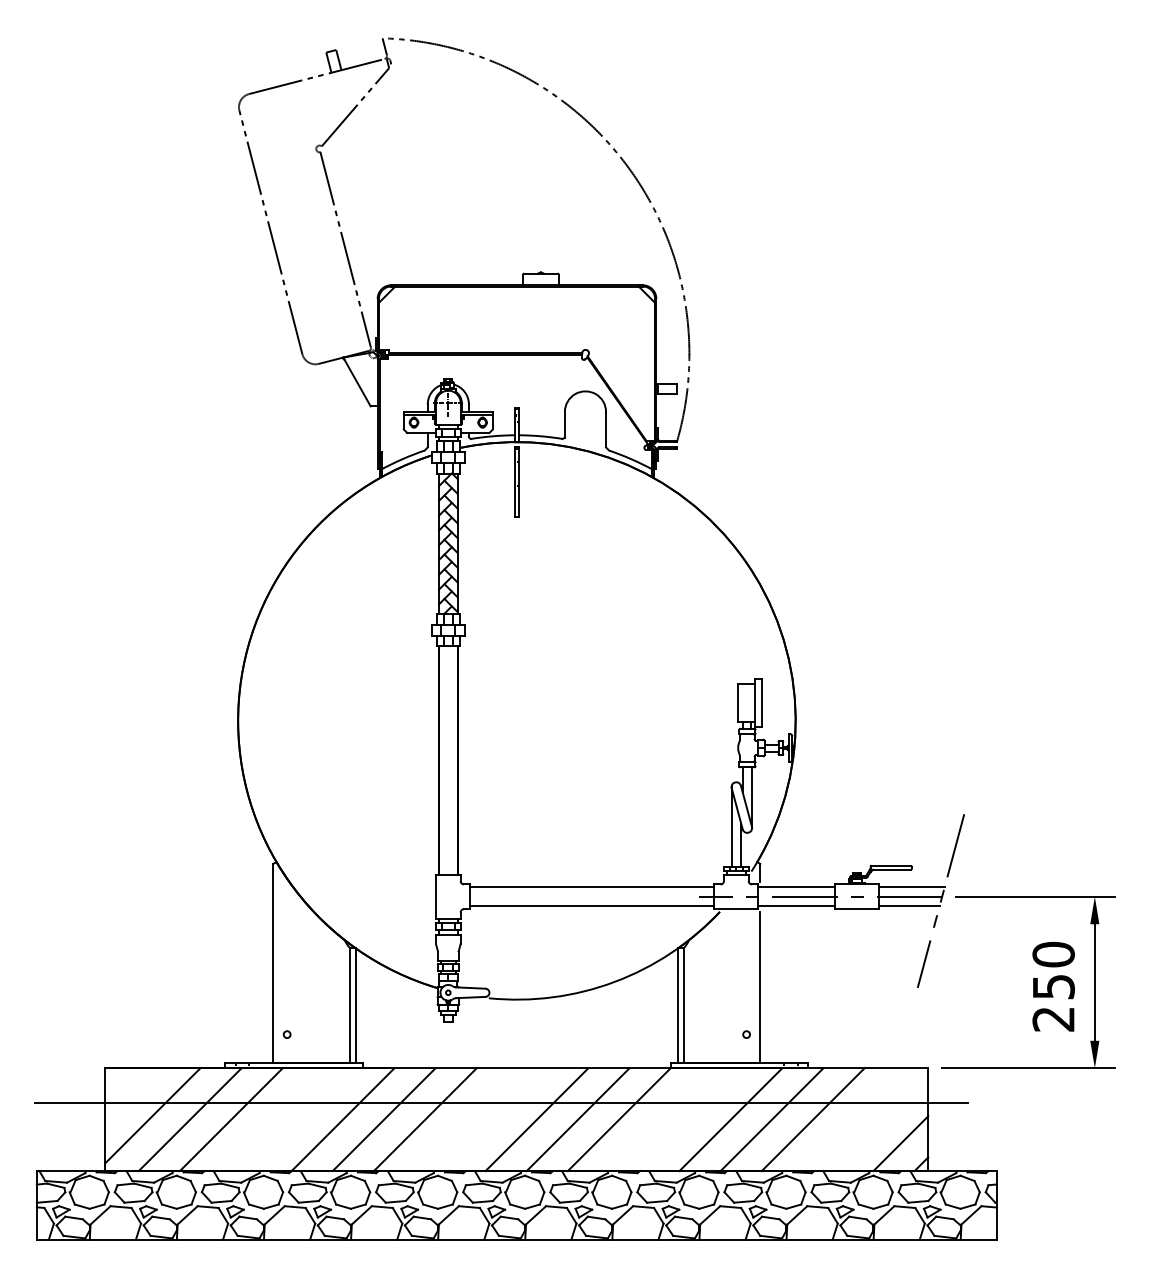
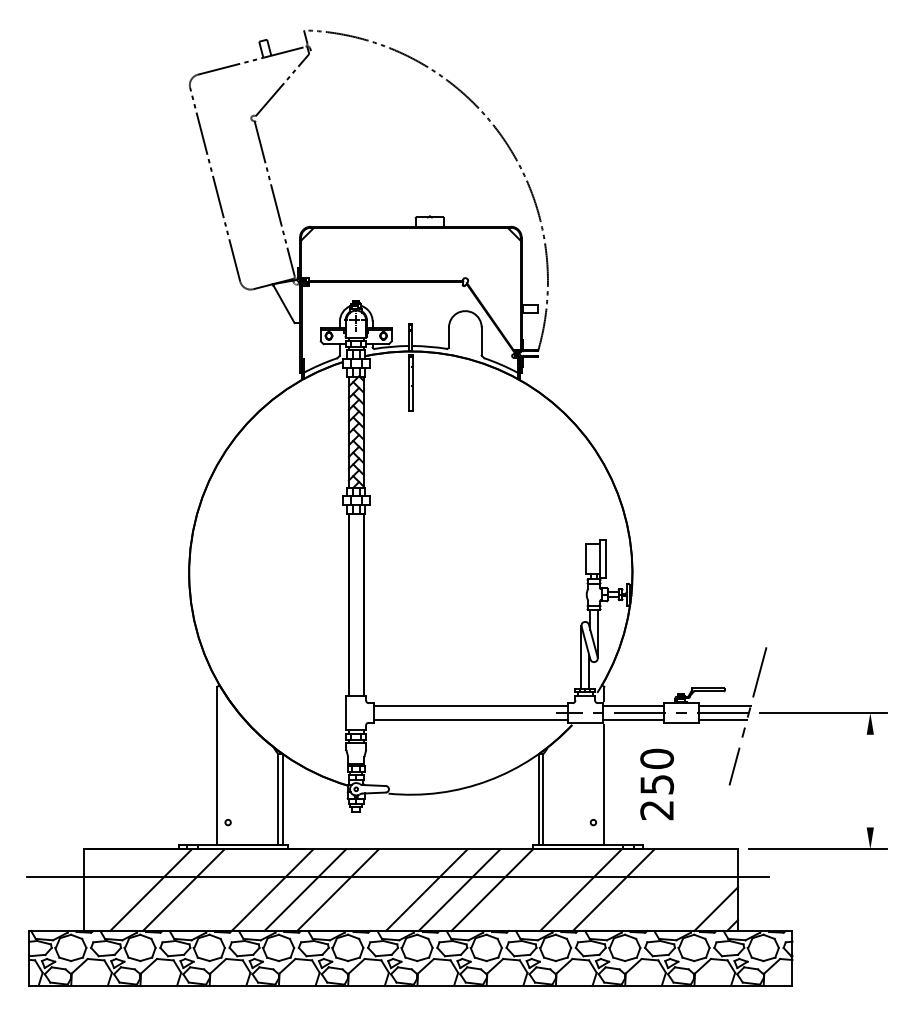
line: (1094, 982) -> (870, 781), removed
text: (1053, 986) -> (656, 784), moved
line: (152, 1115) -> (121, 886), removed
line: (812, 1119) -> (645, 890), removed

